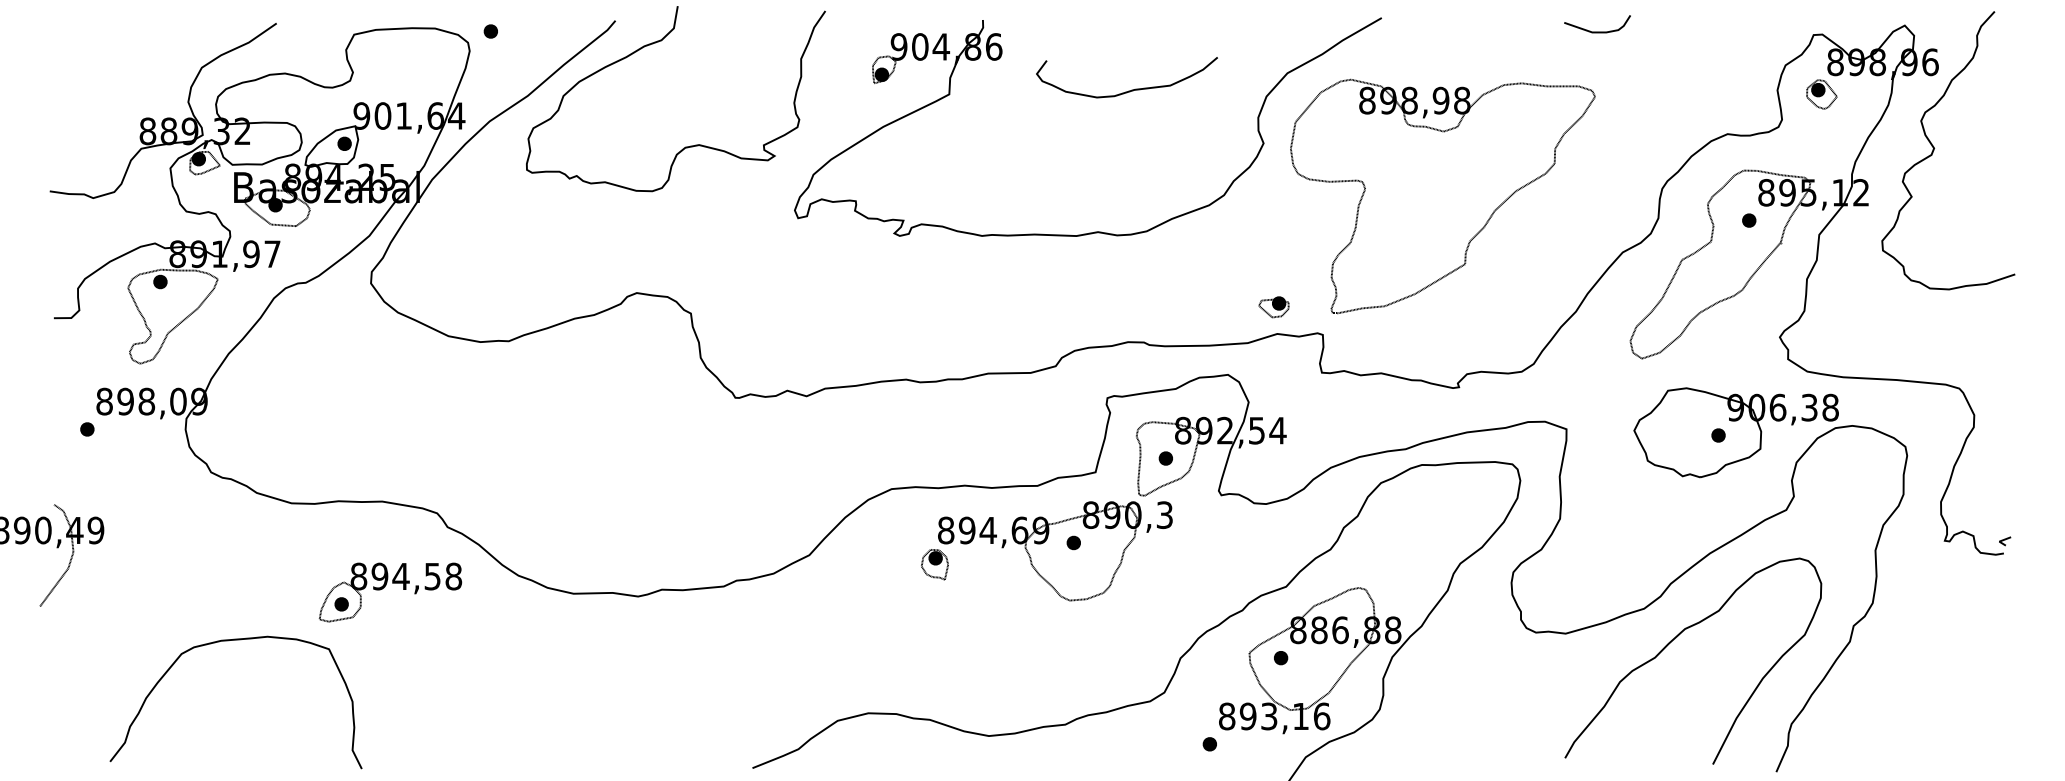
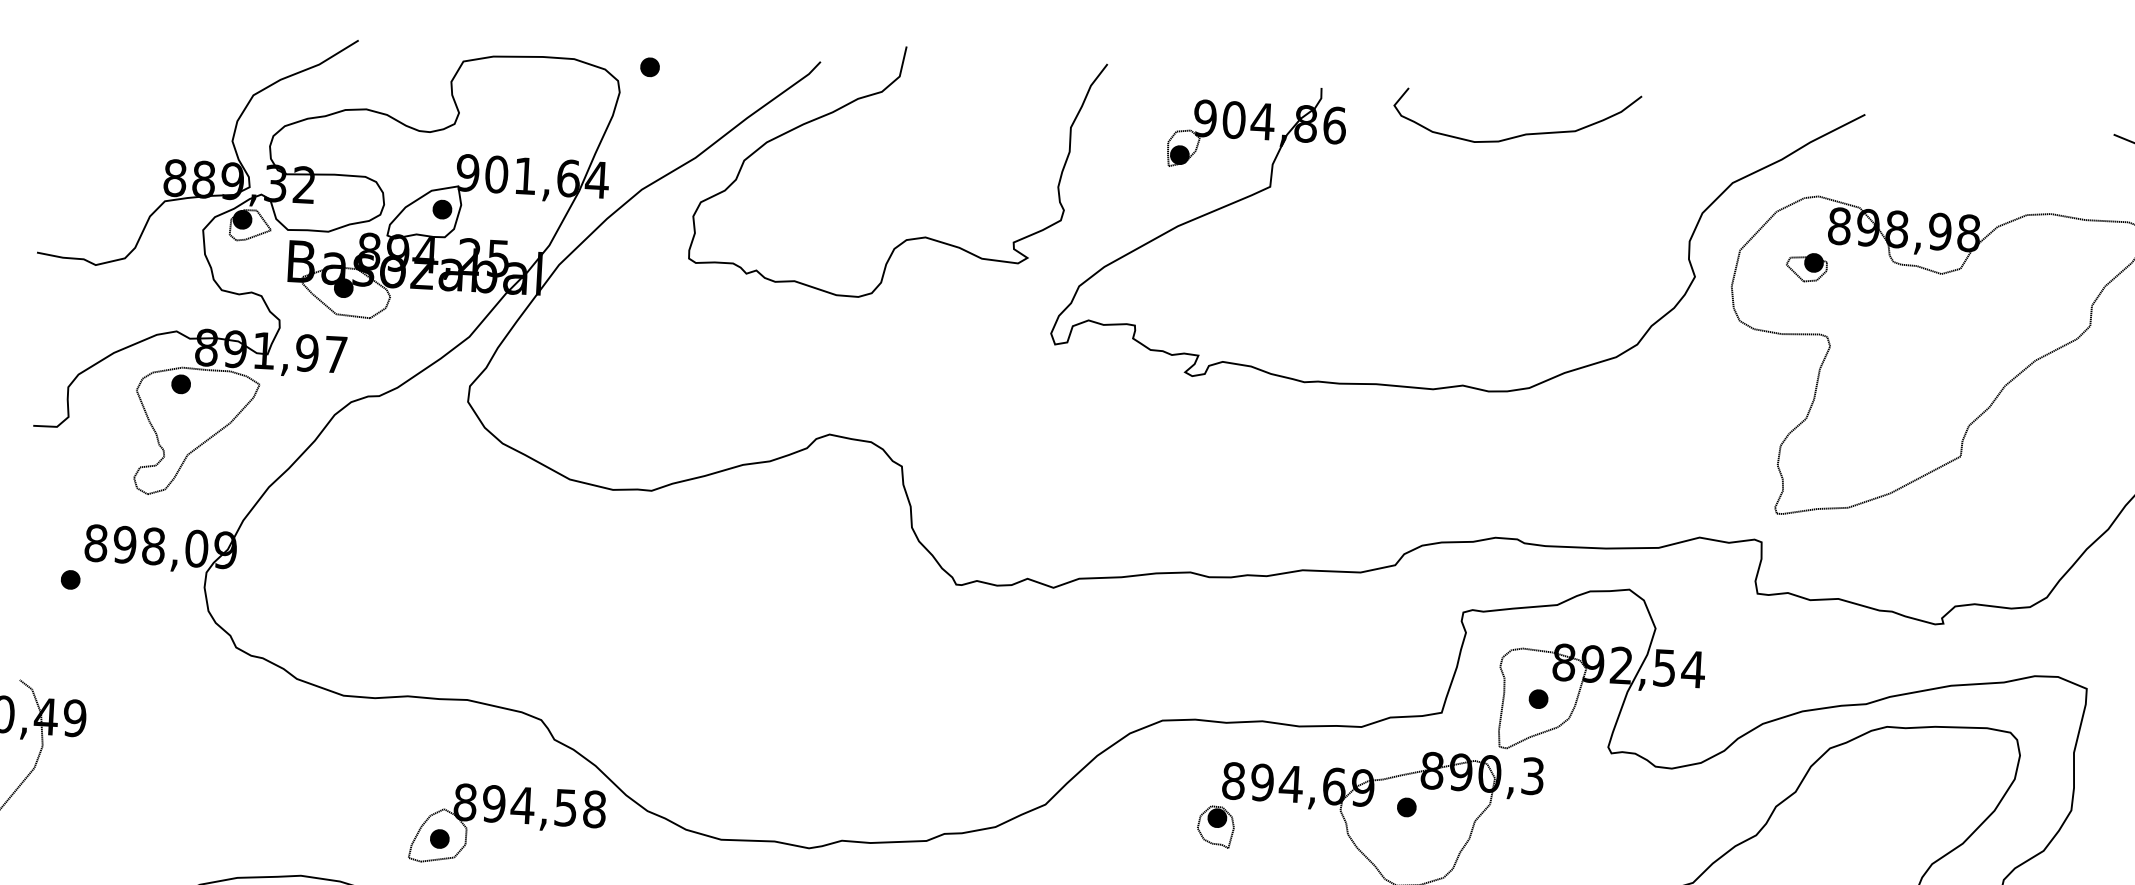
curve: (1131, 89) -> (1522, 133), moved
part: (1273, 307) -> (1806, 267), moved
part: (385, 586) -> (500, 817), moved

